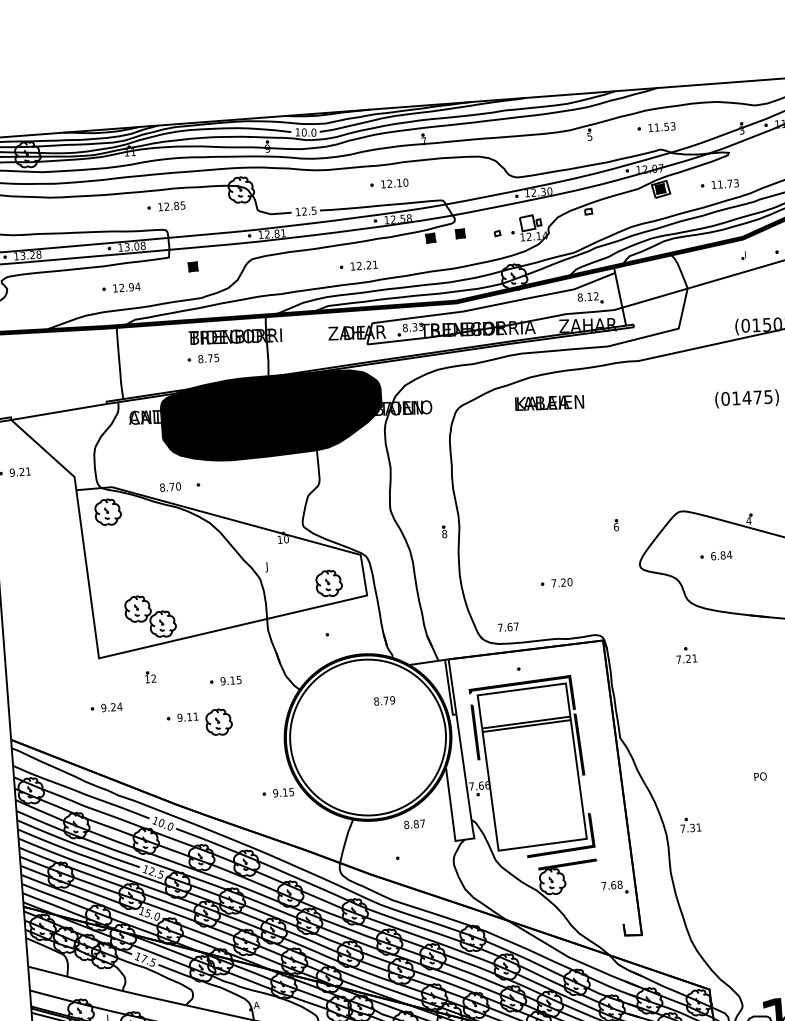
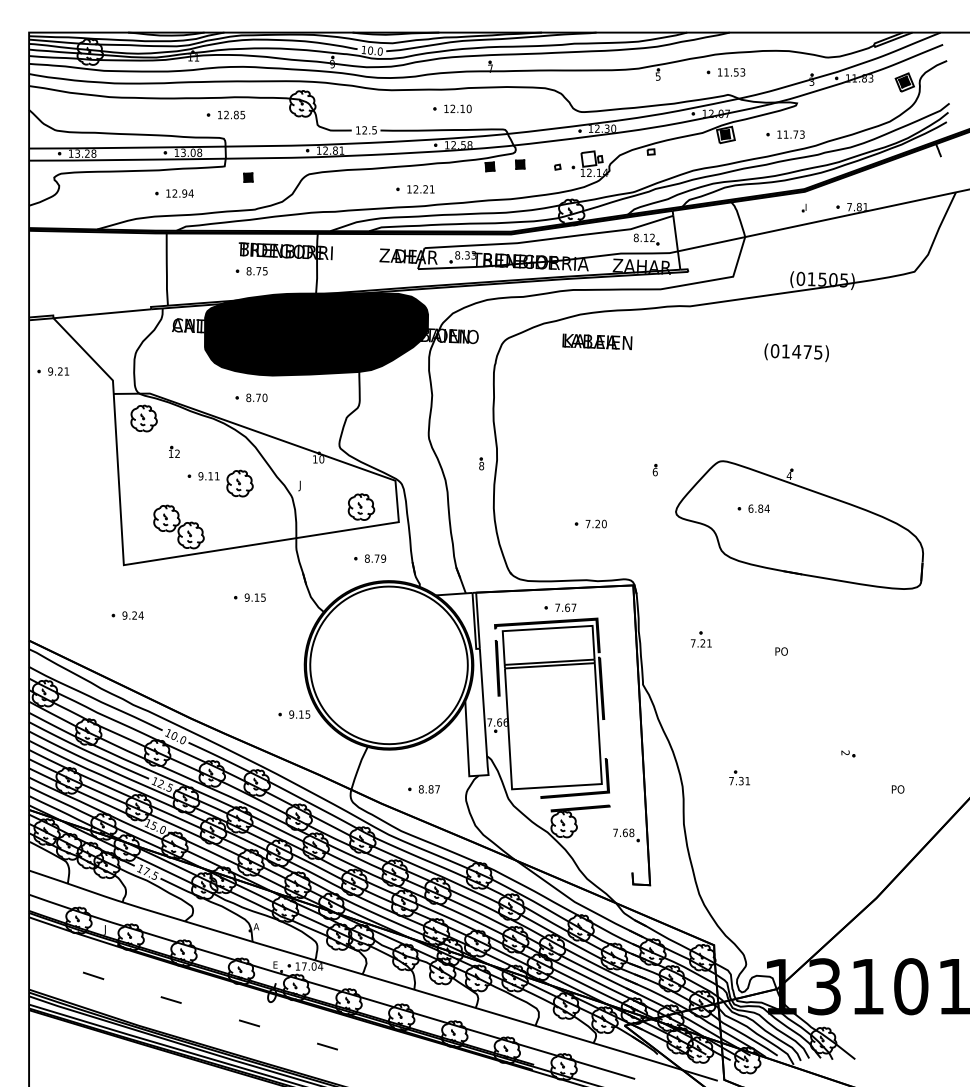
text: (170, 486) -> (256, 397), moved
text: (508, 626) -> (565, 607), moved
part: (686, 655) -> (701, 639), moved
part: (150, 676) -> (174, 451), moved
text: (384, 700) -> (375, 558), moved
part: (199, 723) -> (220, 483), moved
text: (760, 776) -> (781, 651), moved
text: (414, 824) -> (429, 789), moved
part: (690, 824) -> (739, 777), moved

